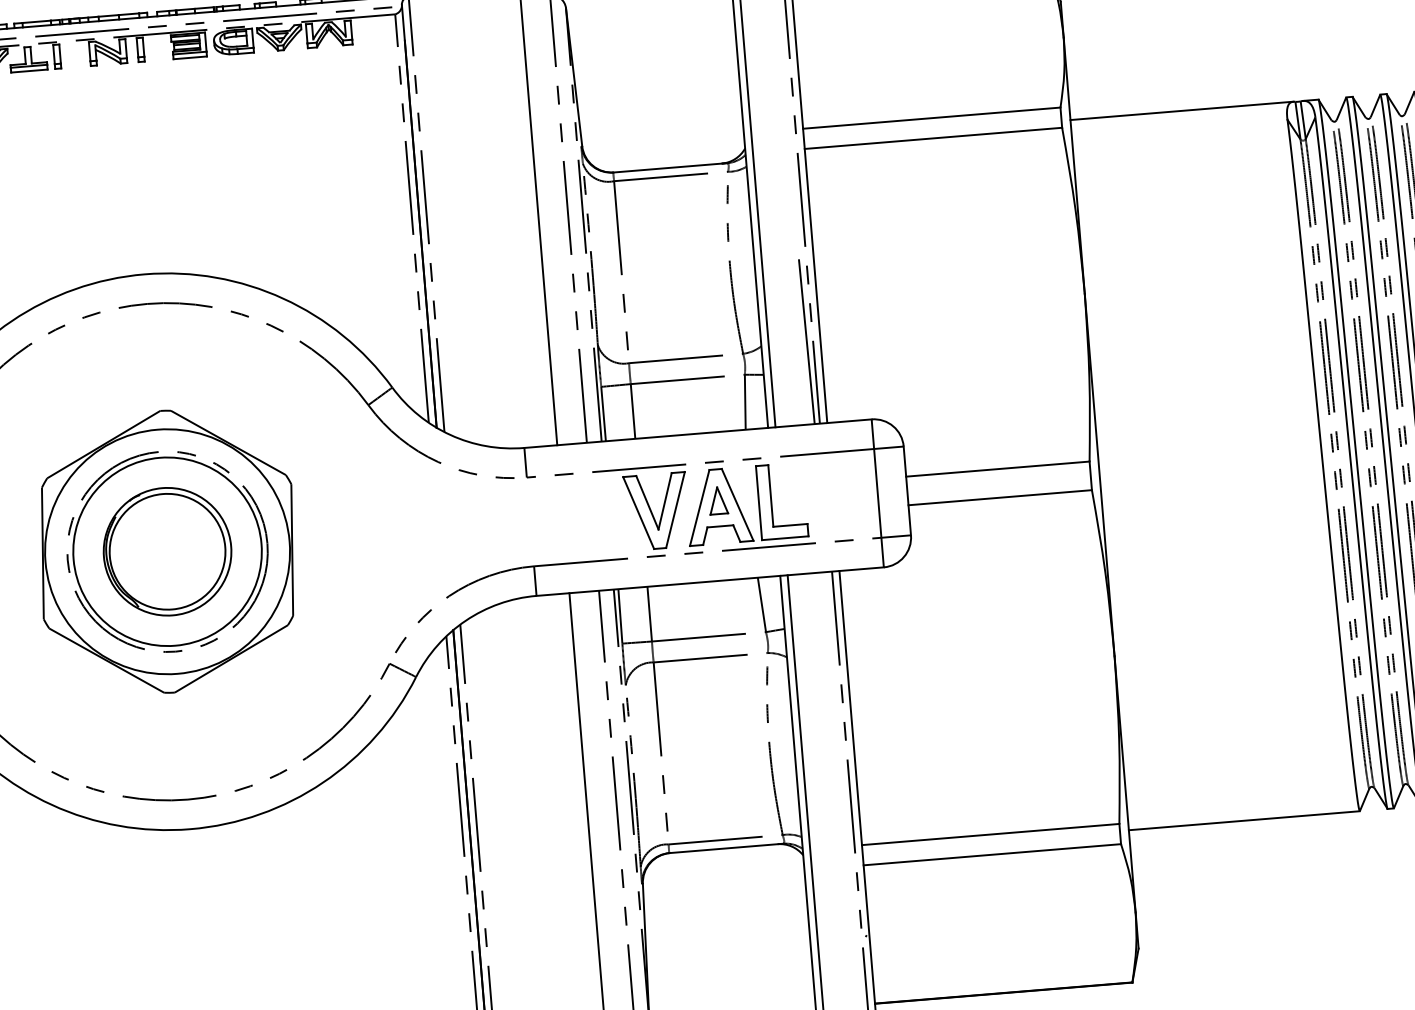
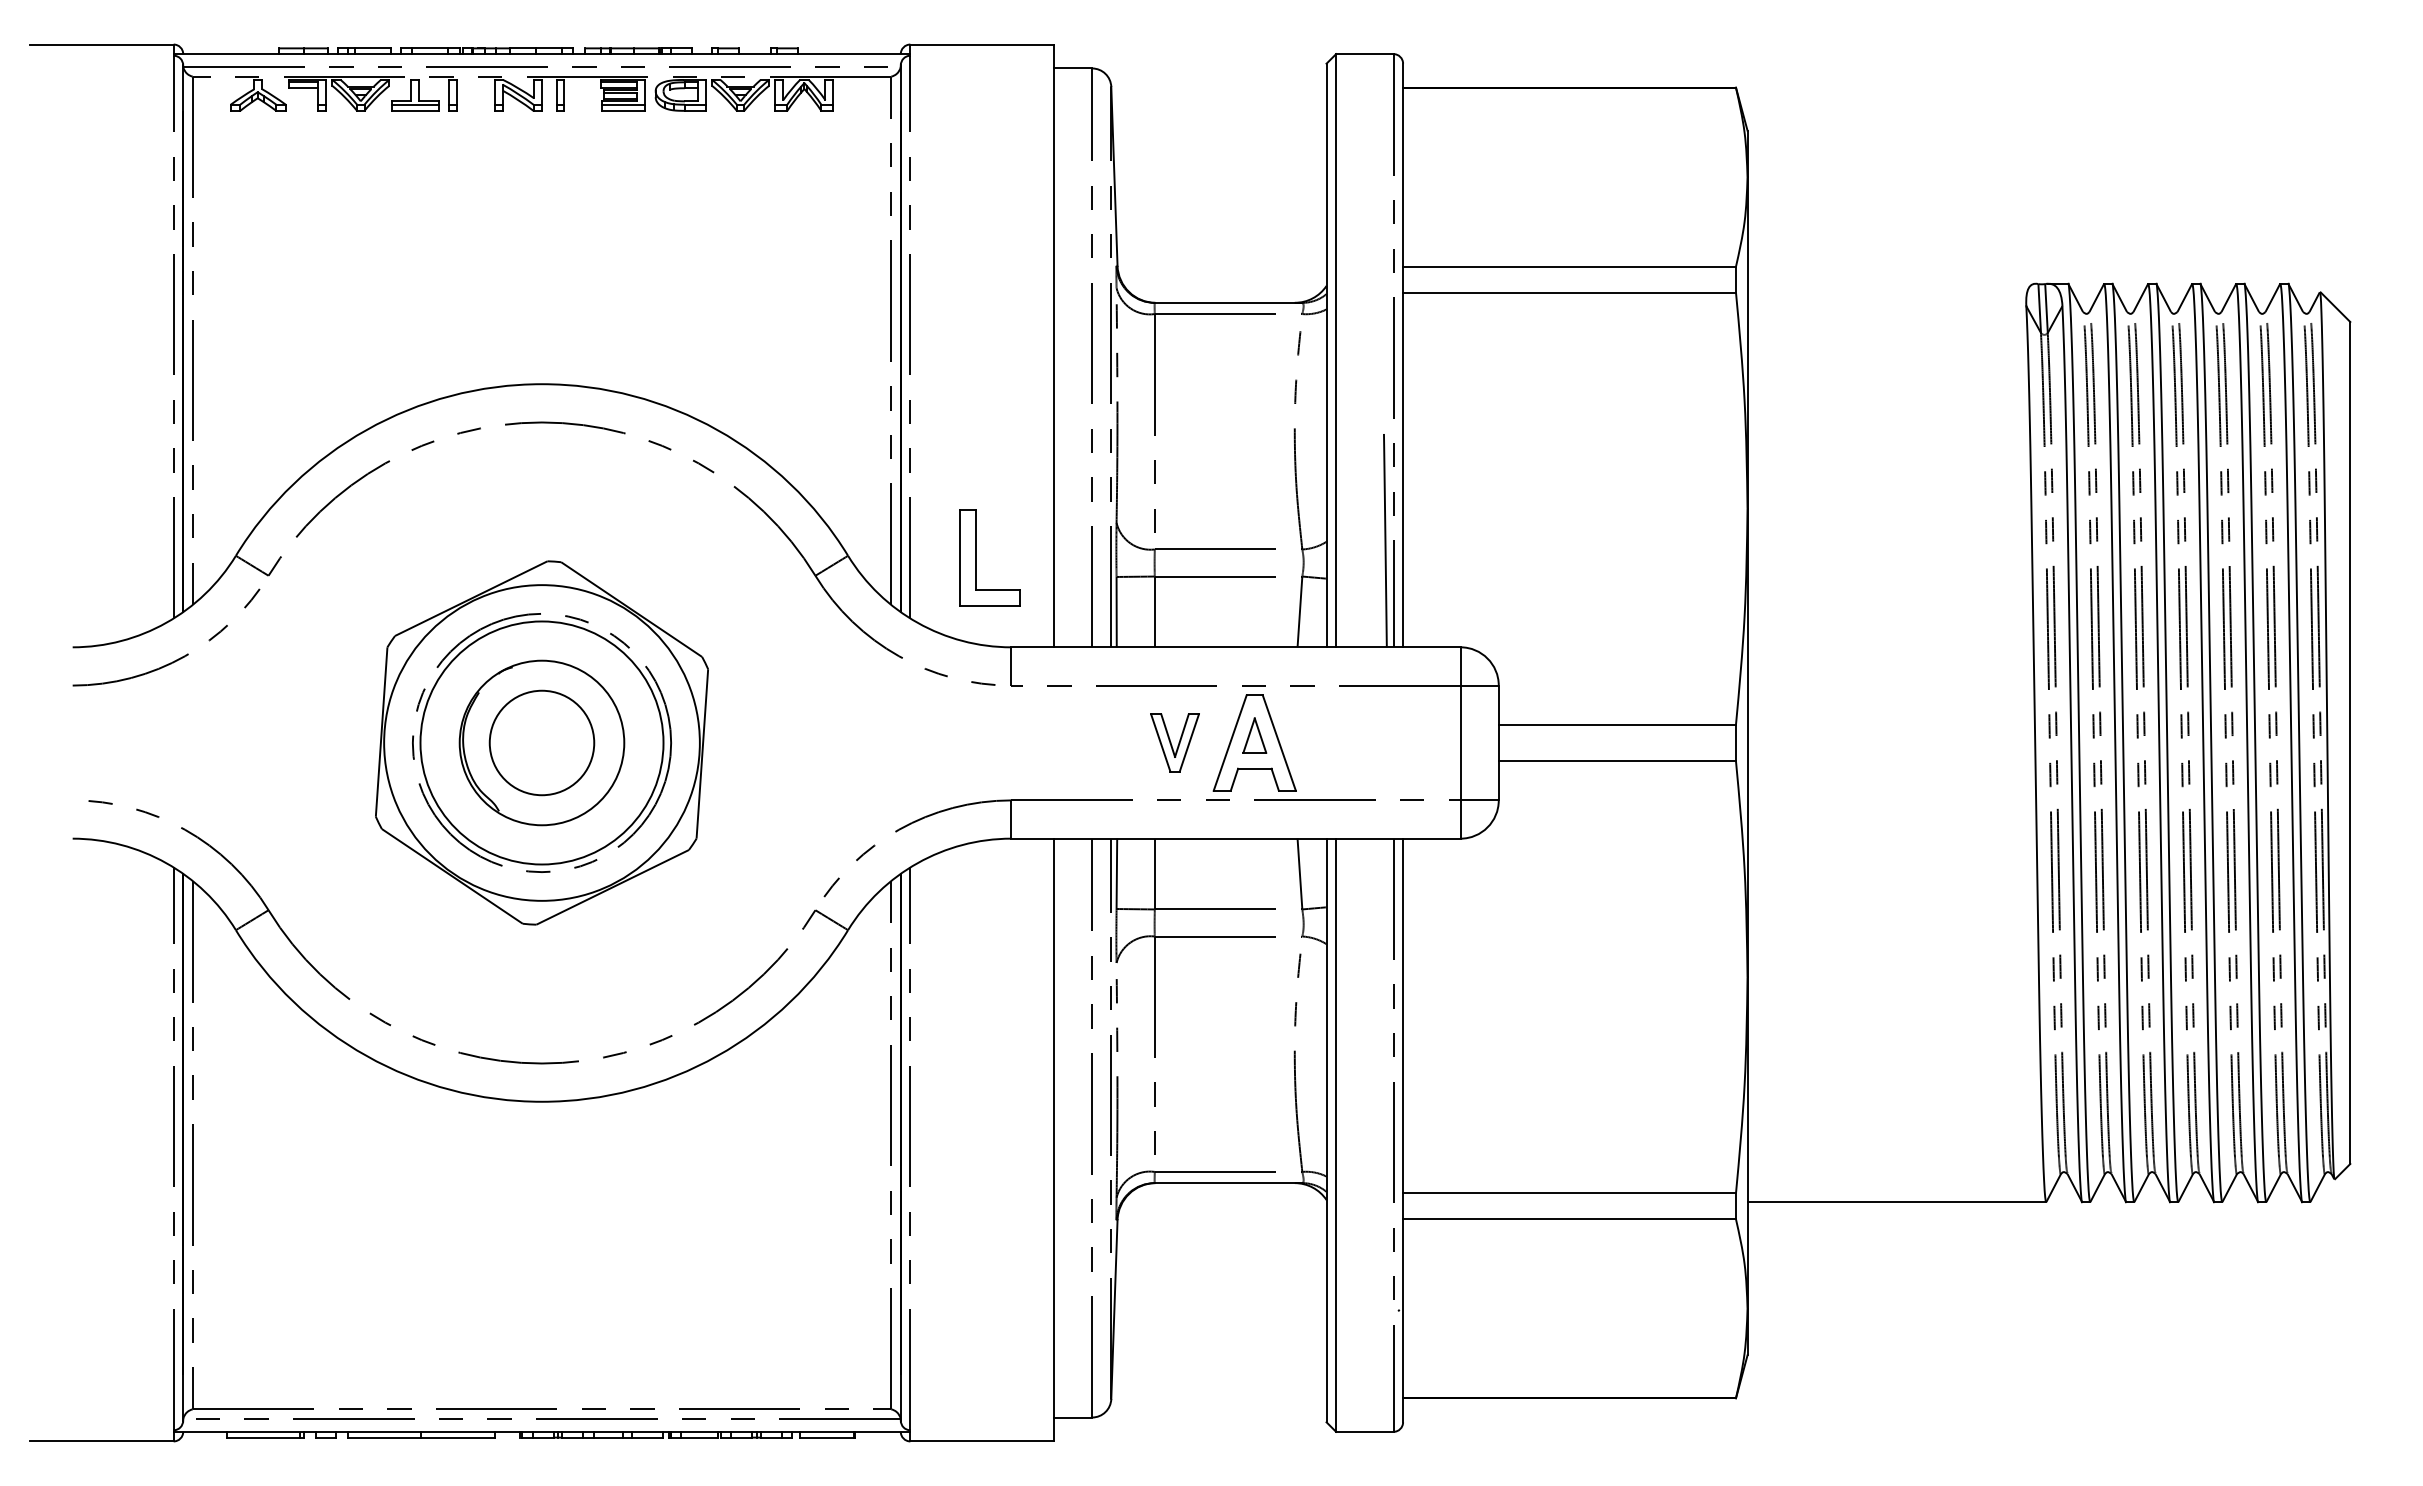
line: (1181, 110) -> (1891, 283), removed
part: (771, 501) -> (976, 557), moved
part: (656, 511) -> (1174, 742), size x0.6
circle: (167, 551) -> (541, 742), size x0.7

